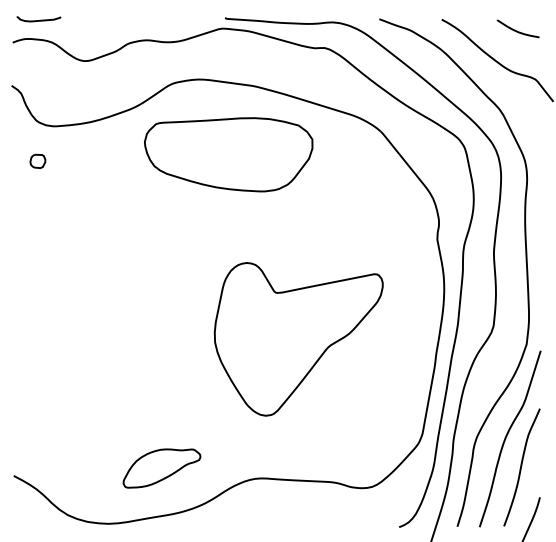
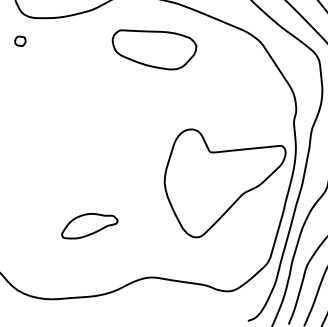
part: (228, 154) -> (153, 49), size x0.71
part: (298, 339) -> (223, 186), moved
part: (161, 468) -> (89, 226), moved

